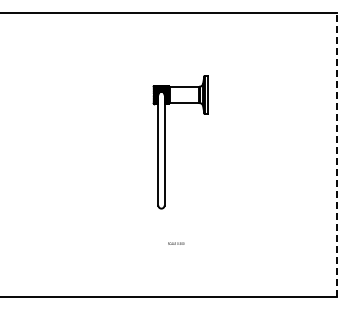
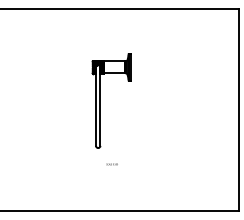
part: (165, 142) -> (101, 101), moved
line: (337, 155) -> (239, 110), dashed -> solid
text: (176, 243) -> (112, 164), moved

